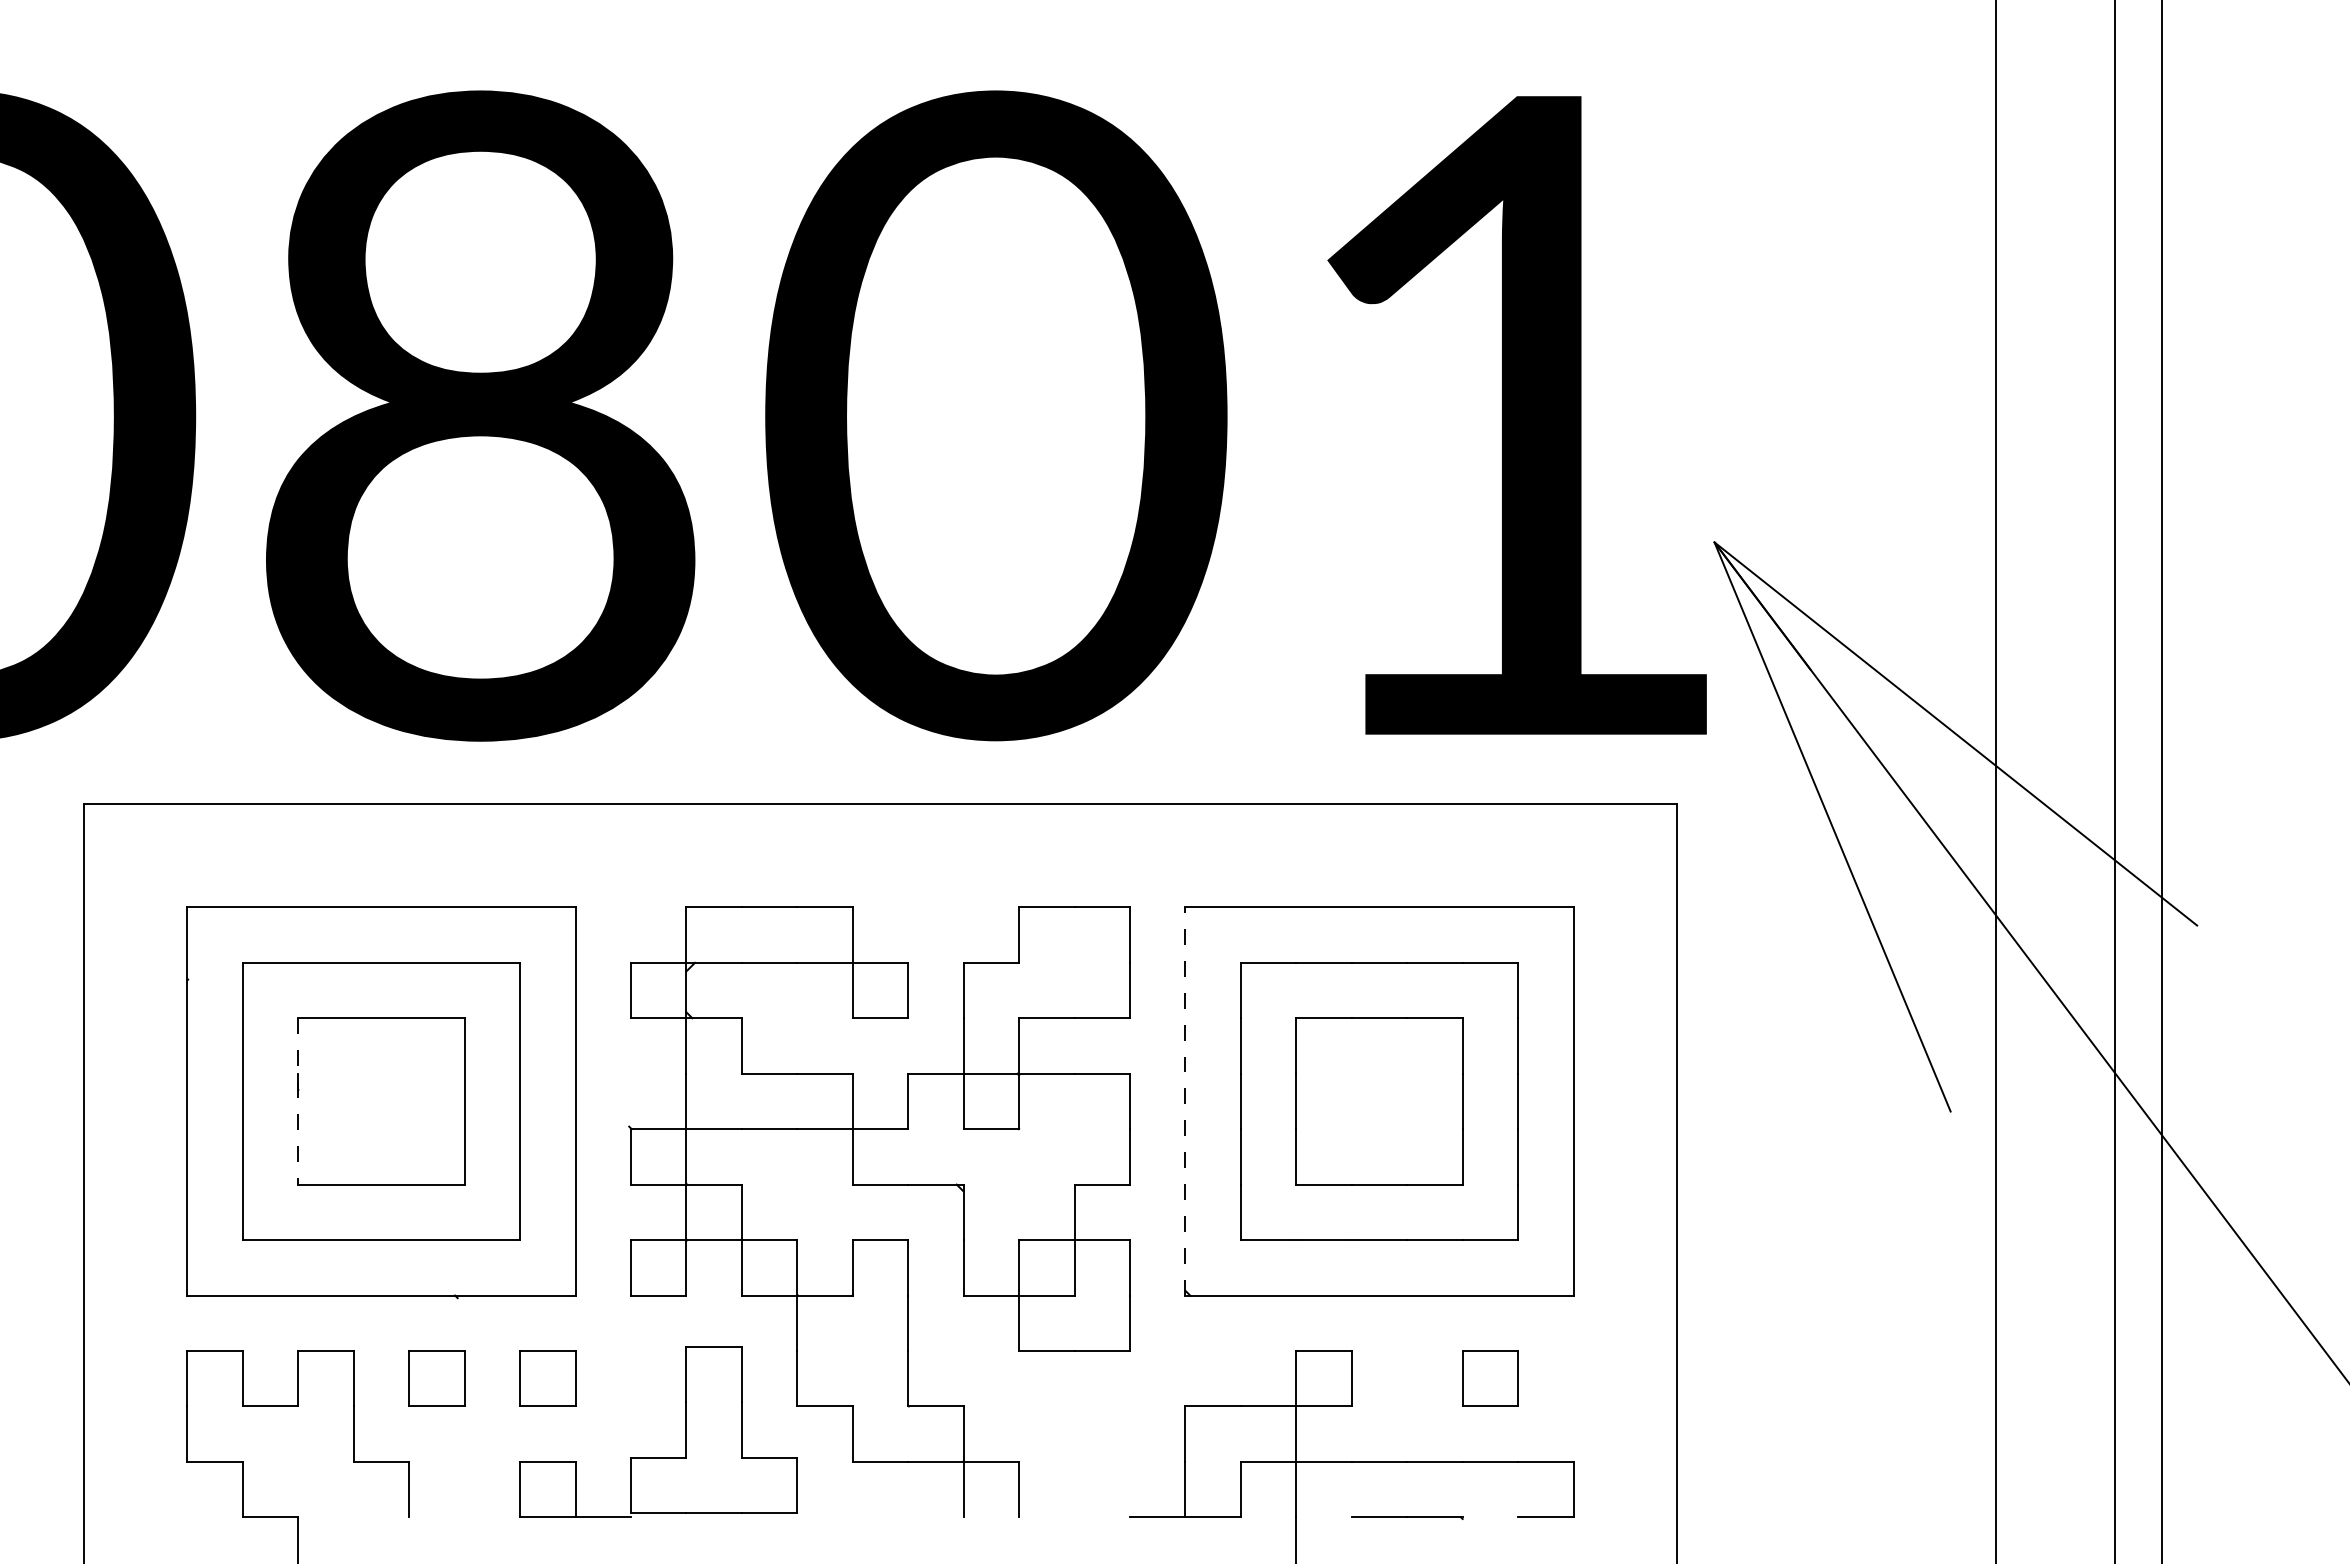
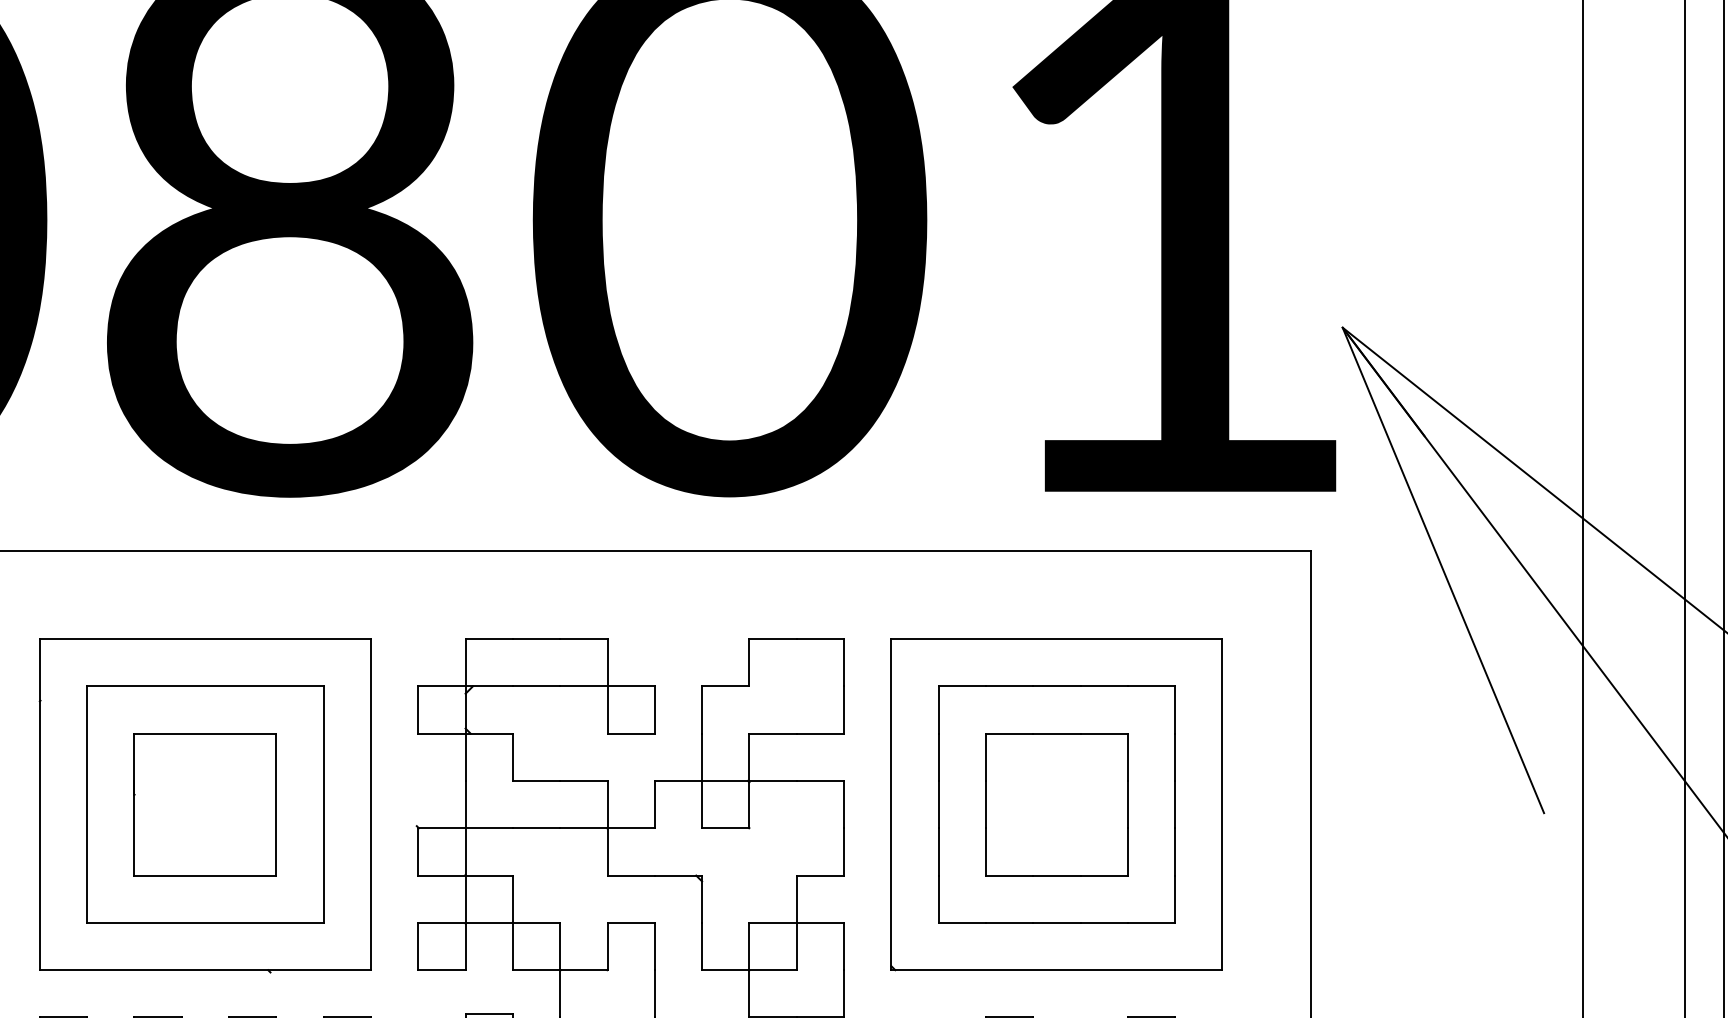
line: (1185, 1100) -> (891, 803), dashed -> solid
line: (298, 1101) -> (134, 804), dashed -> solid

